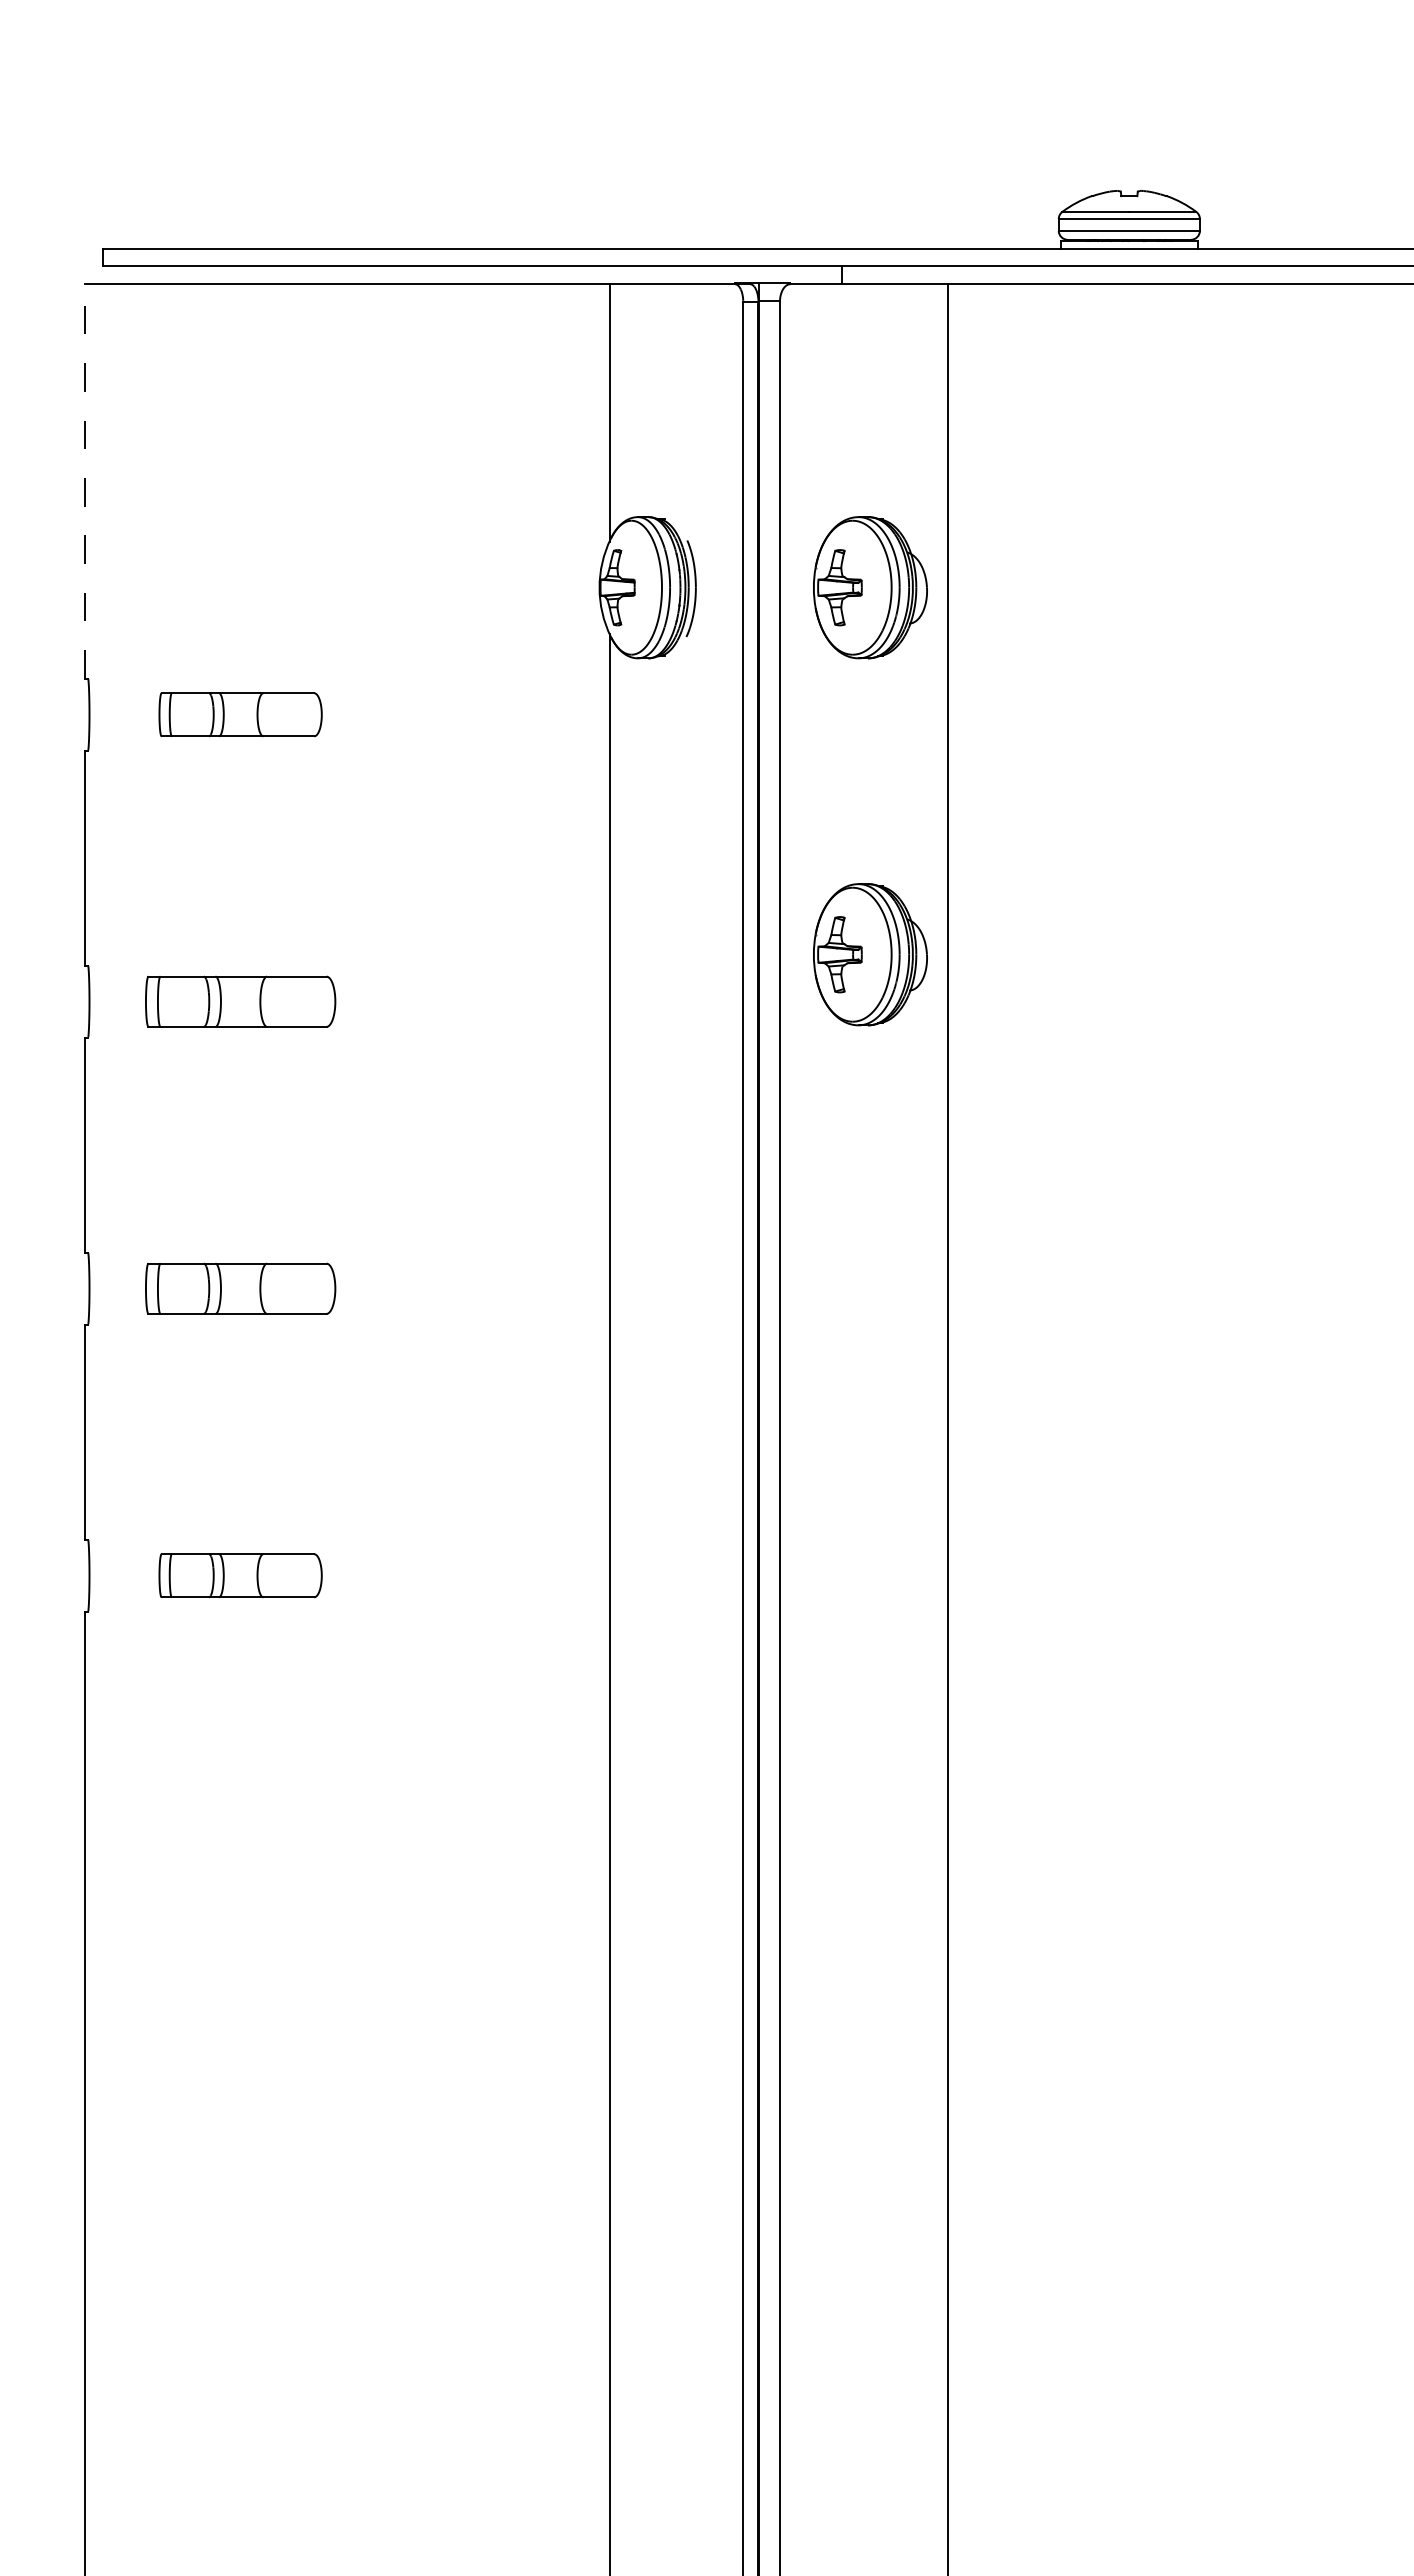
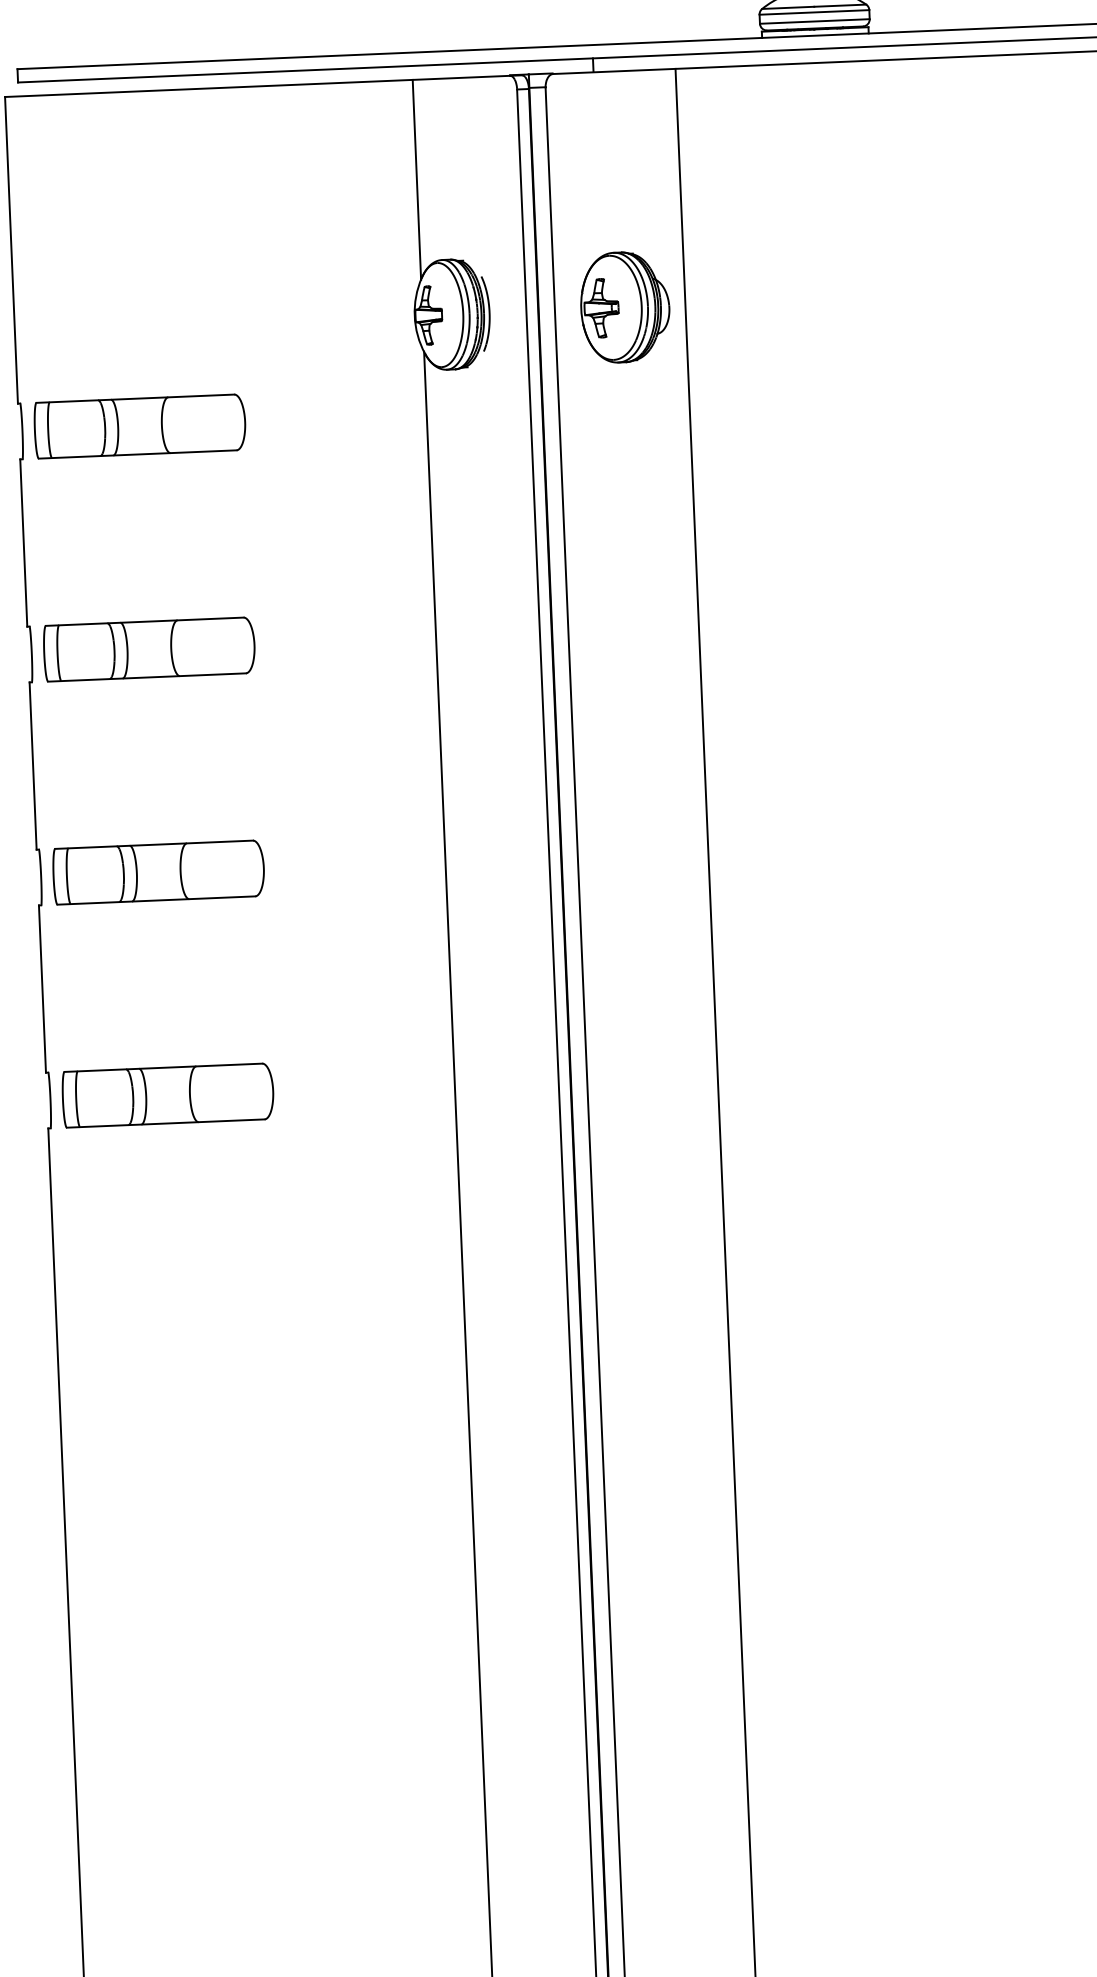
line: (85, 481) -> (11, 250), dashed -> solid
part: (240, 714) -> (139, 426), size x1.67
part: (870, 954) -> (637, 592), removed
part: (240, 1001) -> (149, 649), size x1.43
part: (240, 1288) -> (158, 872), size x1.43
part: (240, 1575) -> (167, 1095), size x1.67

